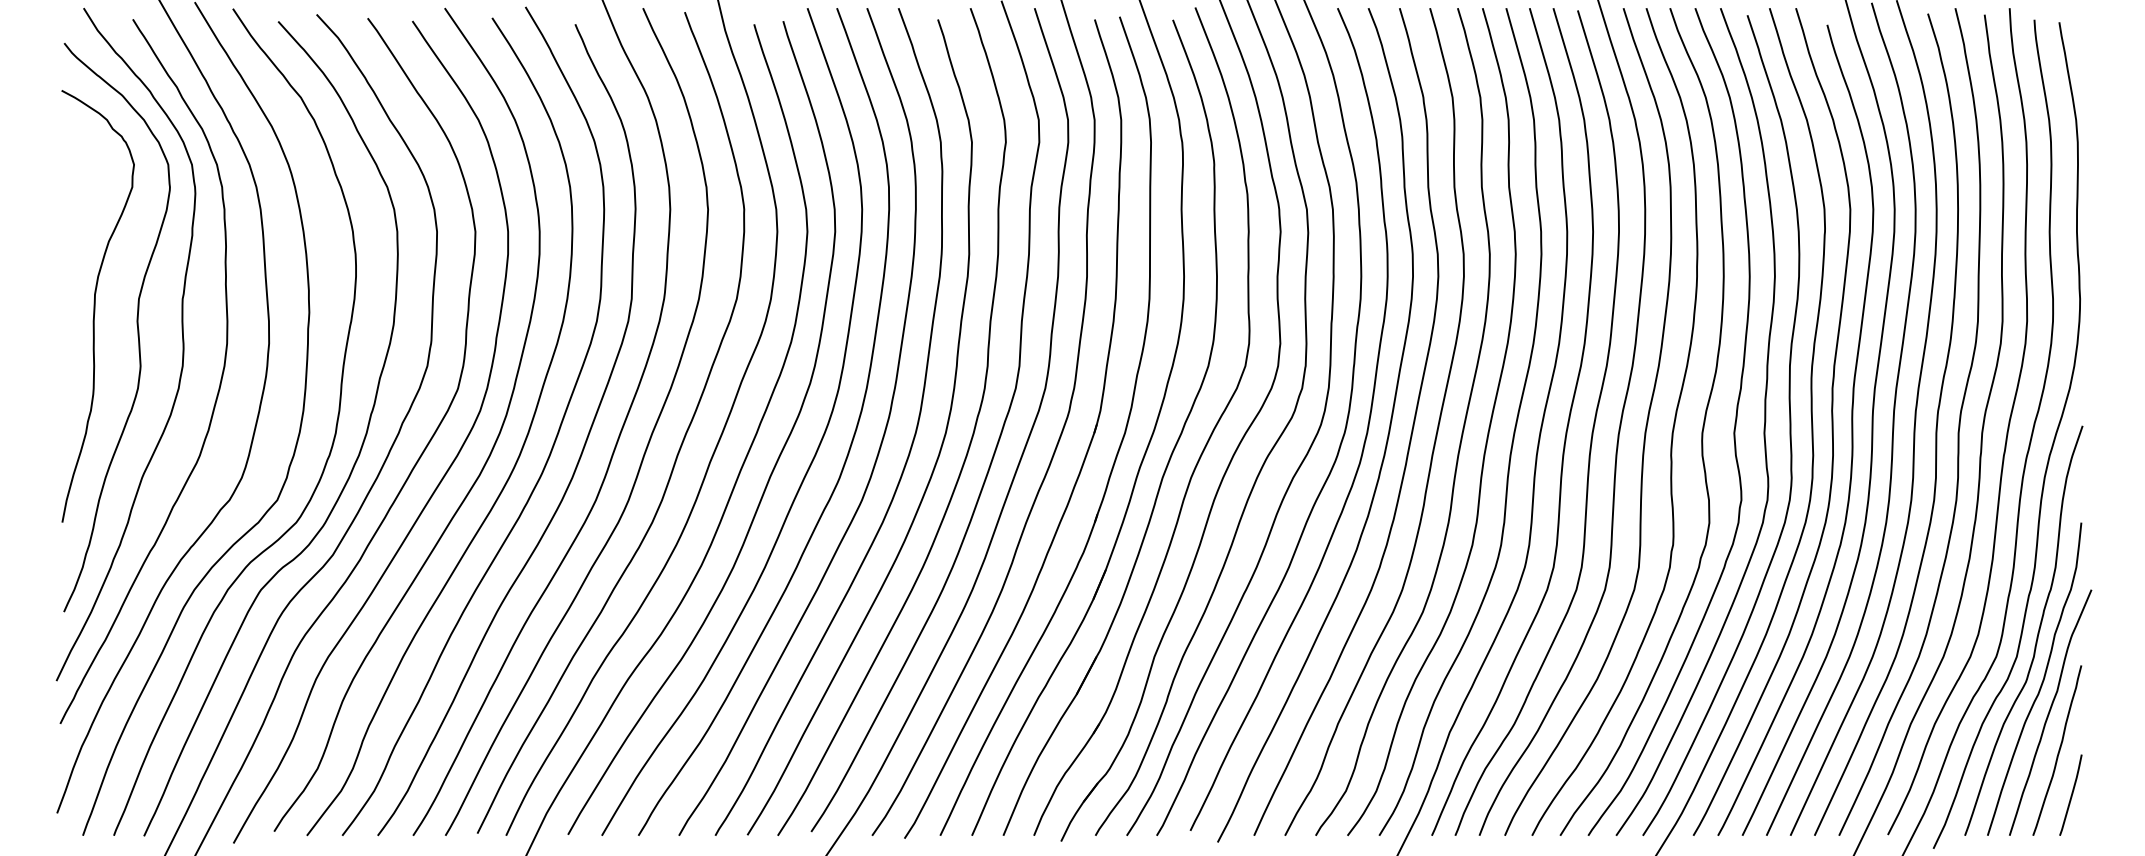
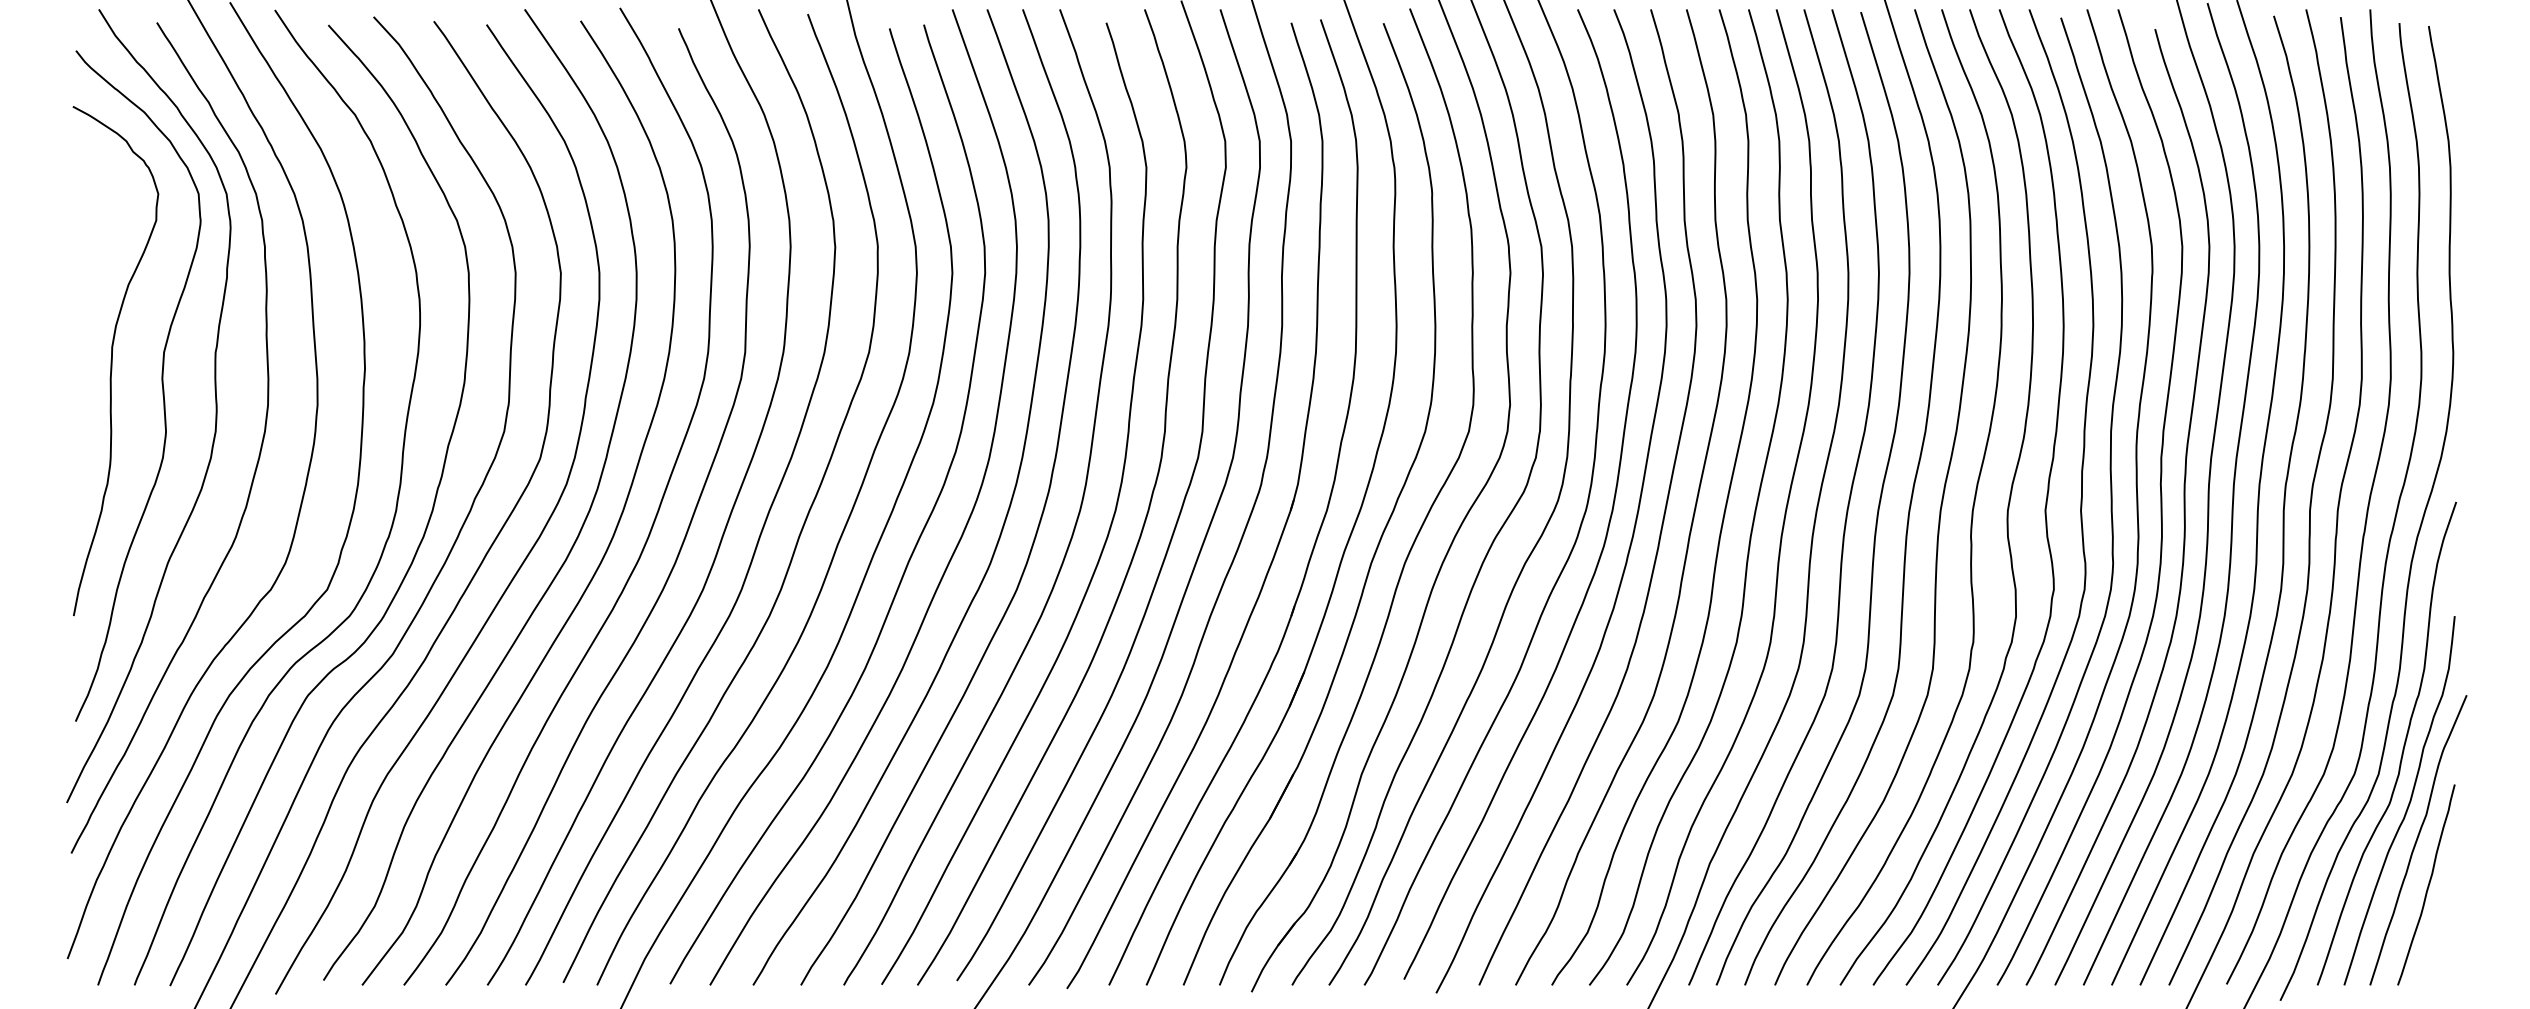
curve: (2071, 794) -> (2443, 936), removed

